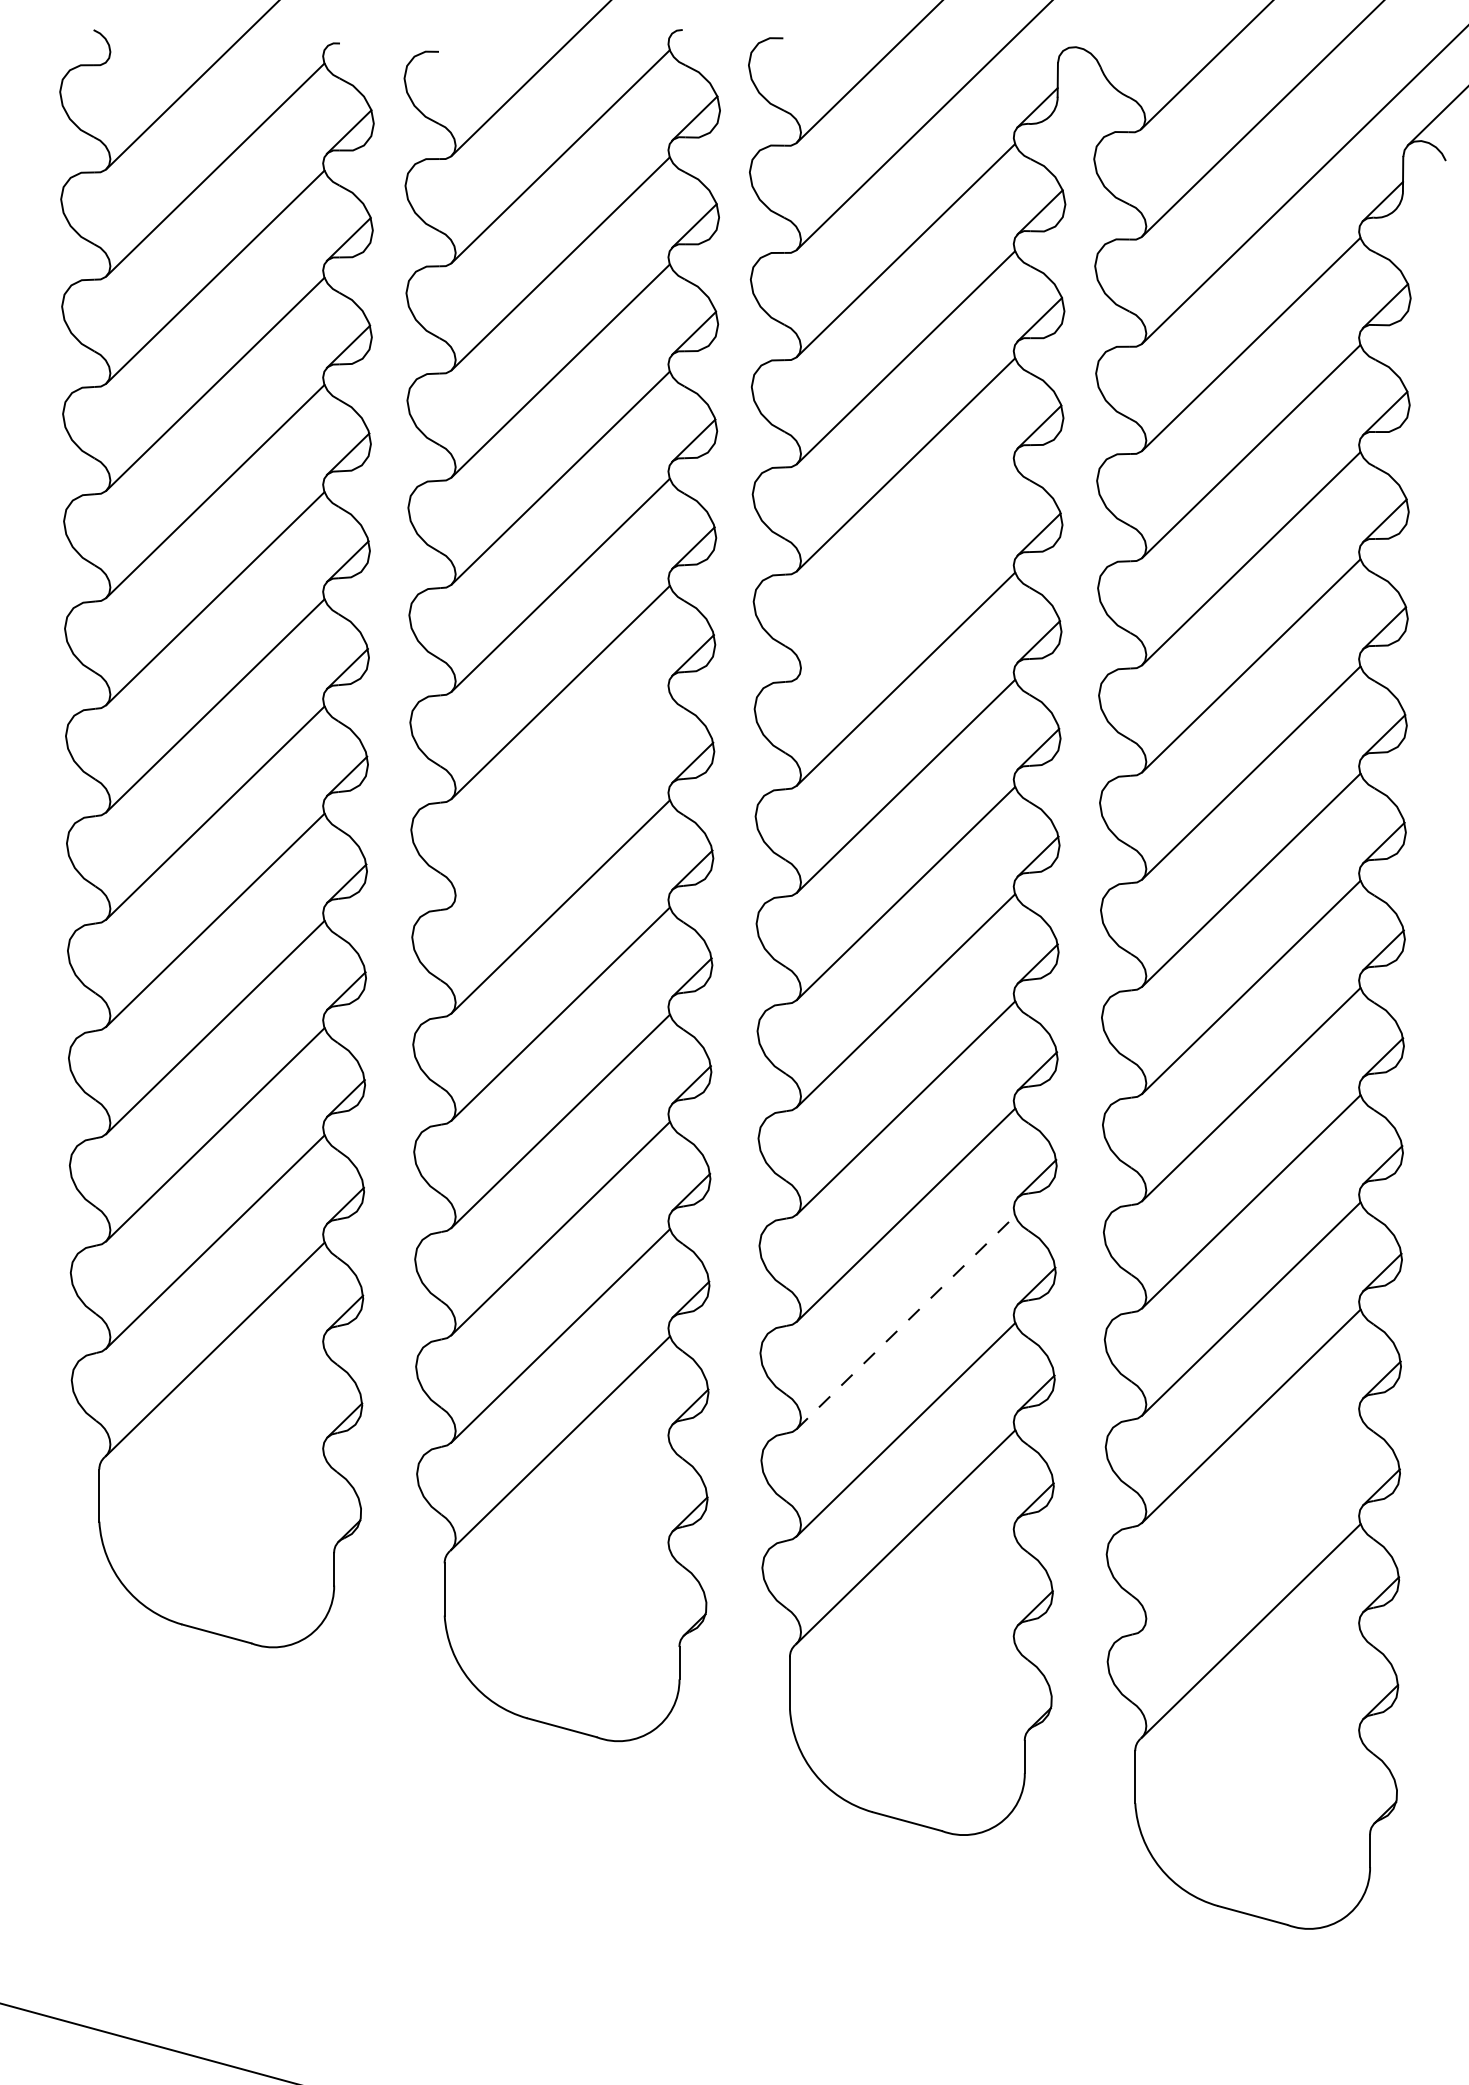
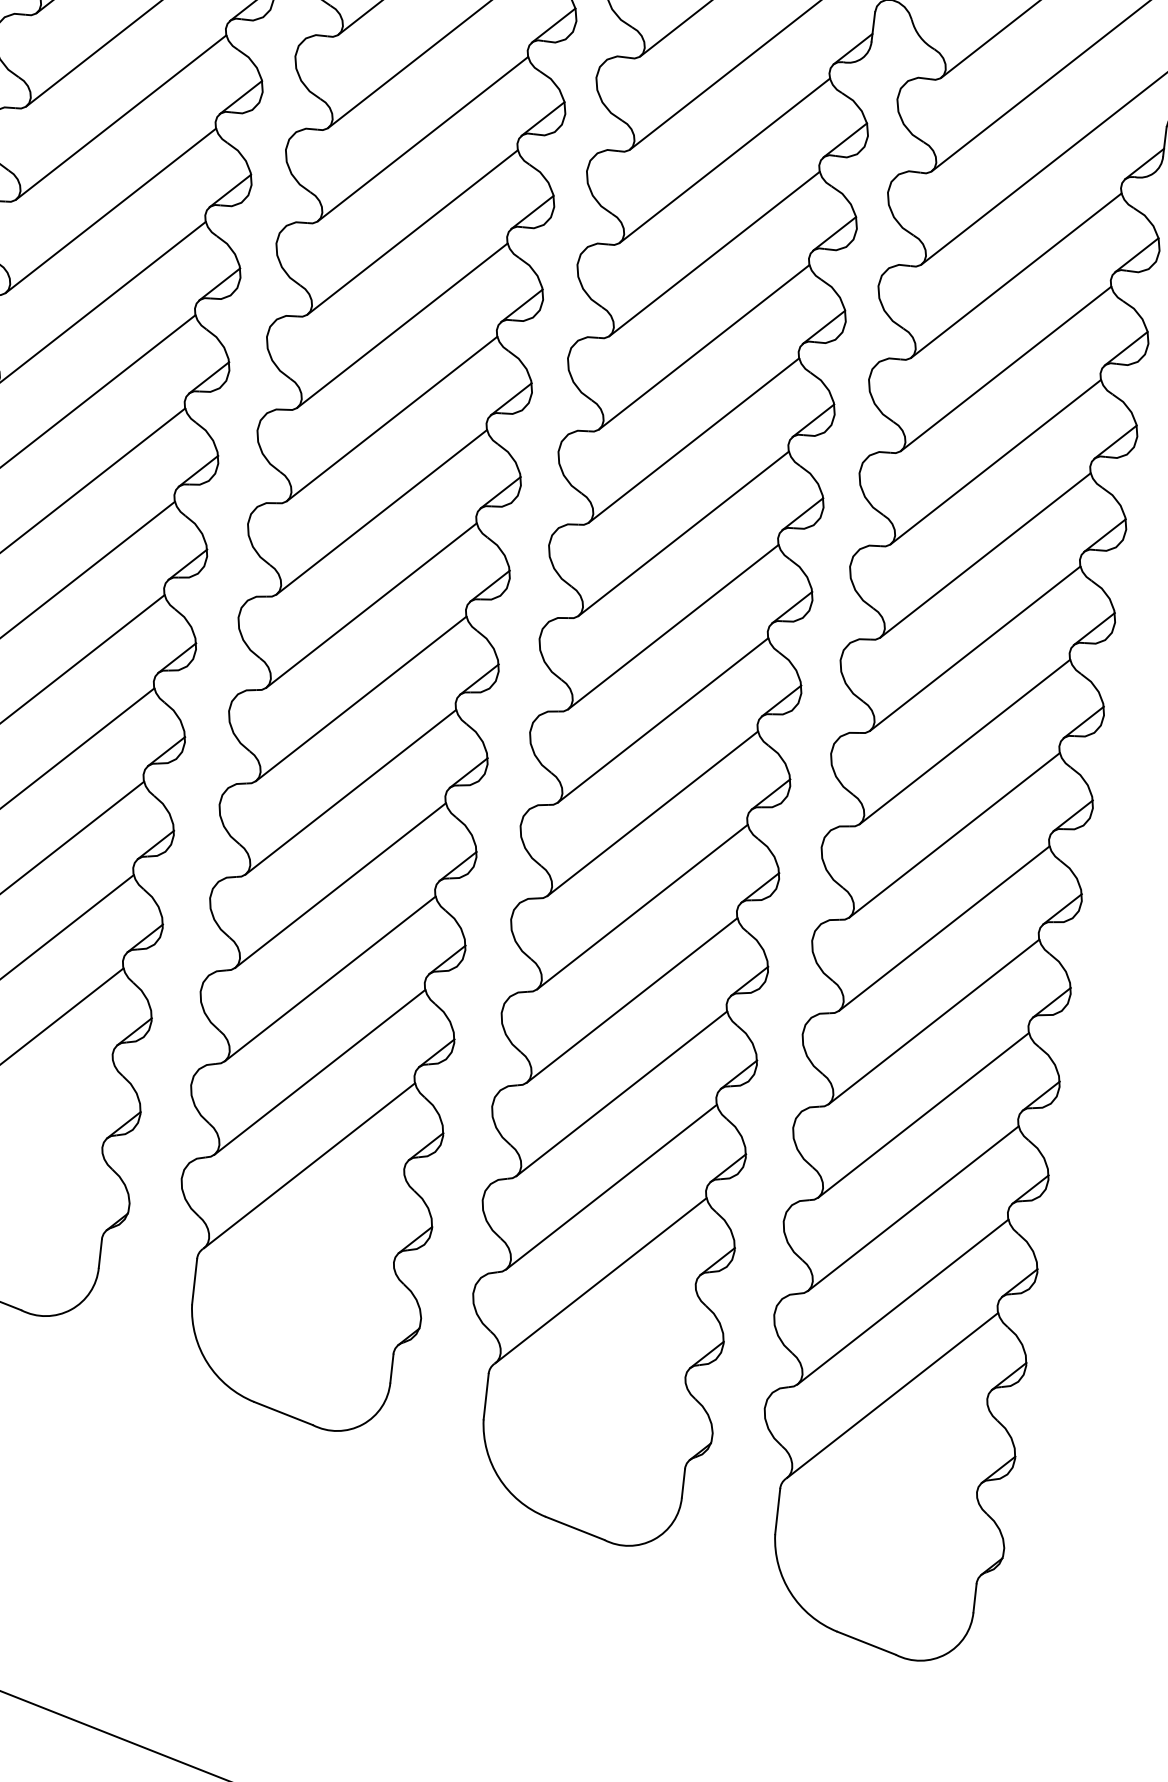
line: (906, 571) -> (694, 440), added
line: (560, 799) -> (371, 605), added
line: (905, 1322) -> (621, 1093), dashed -> solid
line: (1250, 1523) -> (902, 1301), added

